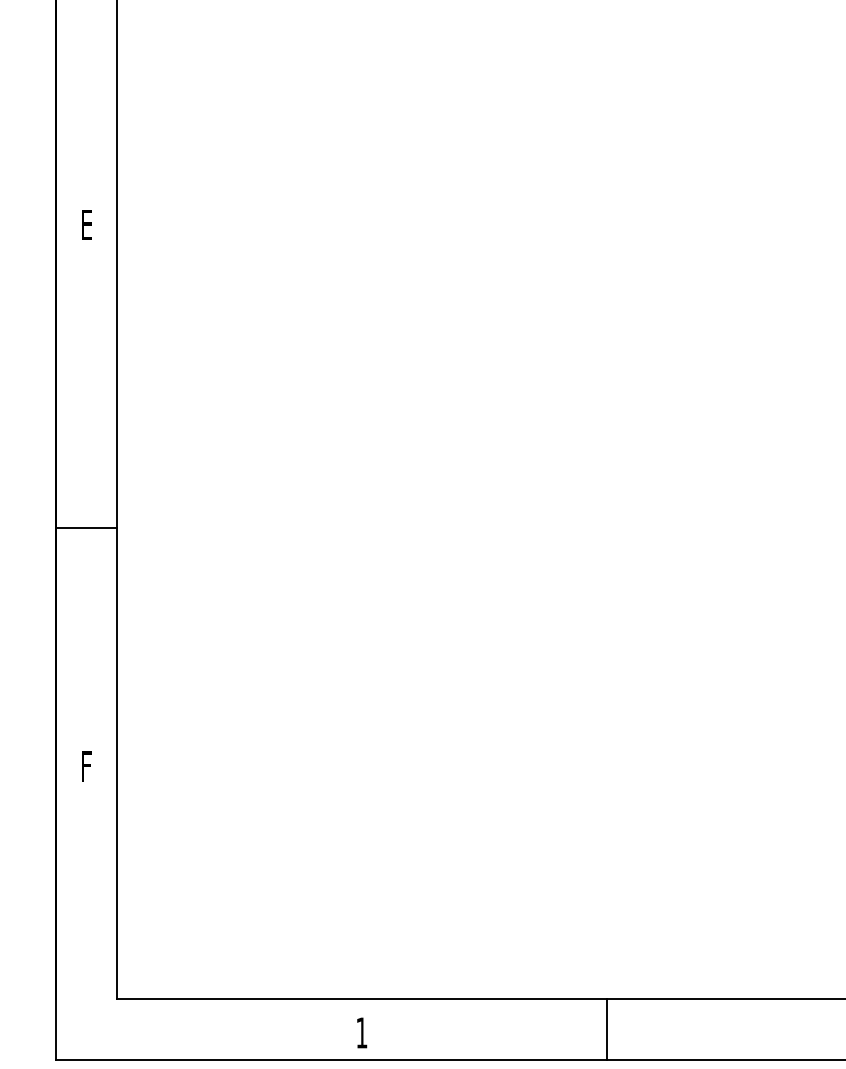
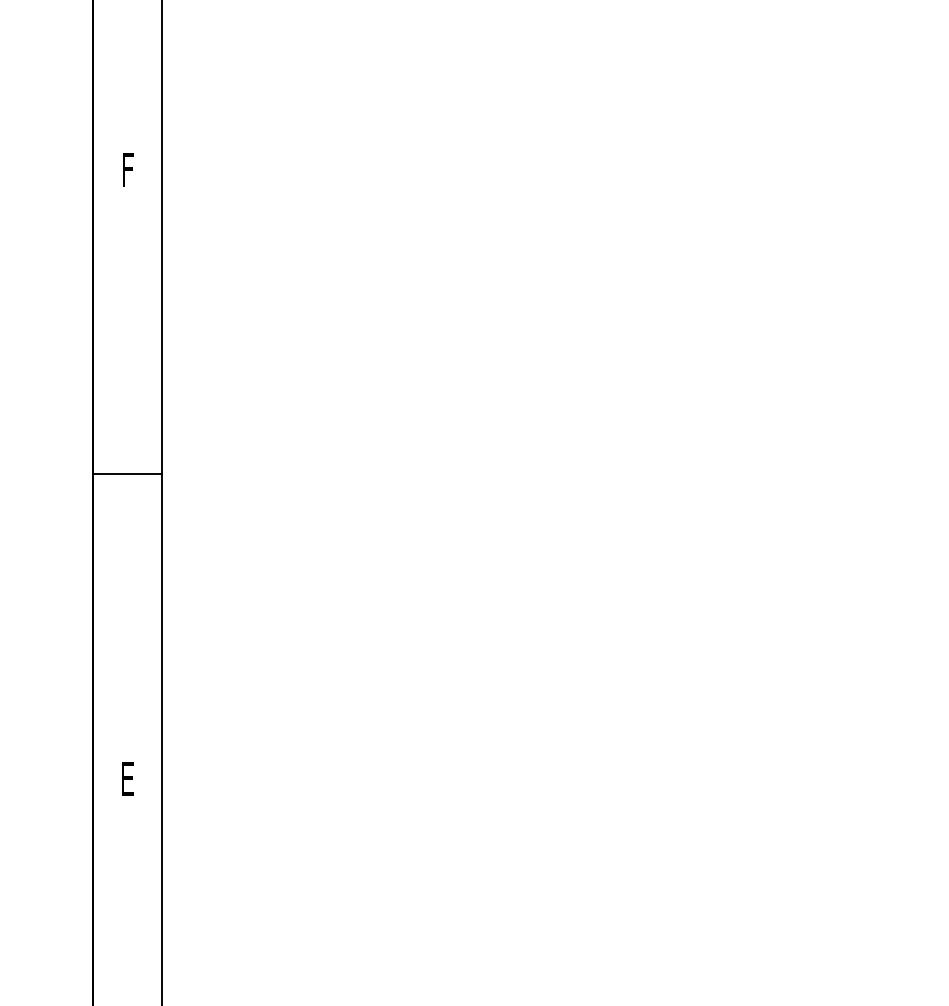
text: (87, 226) -> (128, 171), E -> F
line: (86, 527) -> (127, 474), moved
text: (86, 766) -> (127, 778), F -> E

